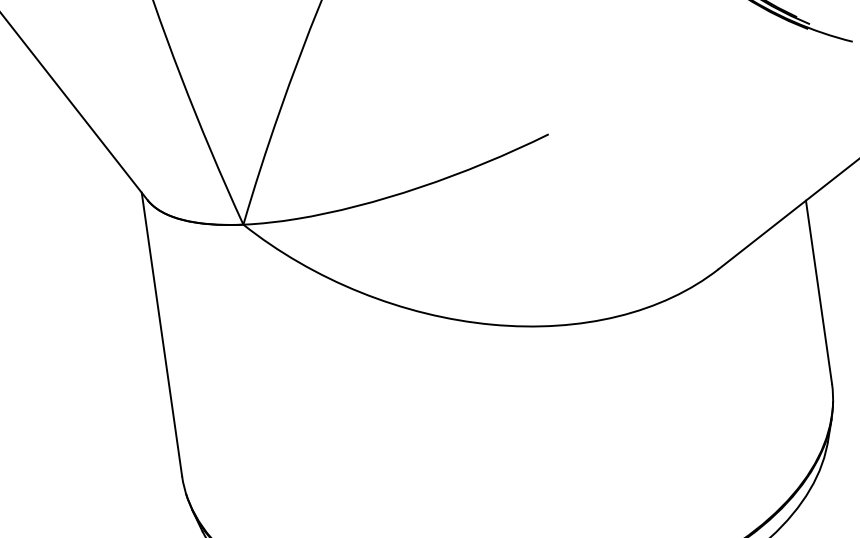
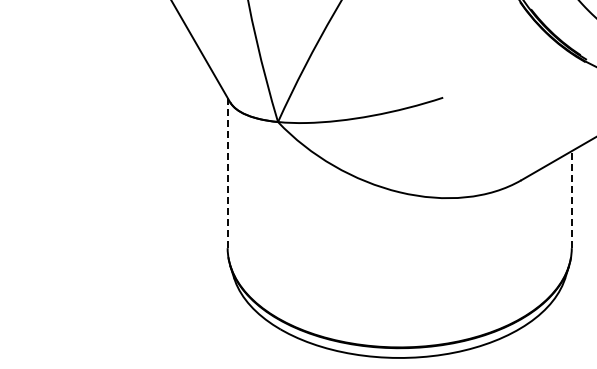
line: (818, 292) -> (571, 199), solid -> dashed
line: (161, 335) -> (227, 173), solid -> dashed

